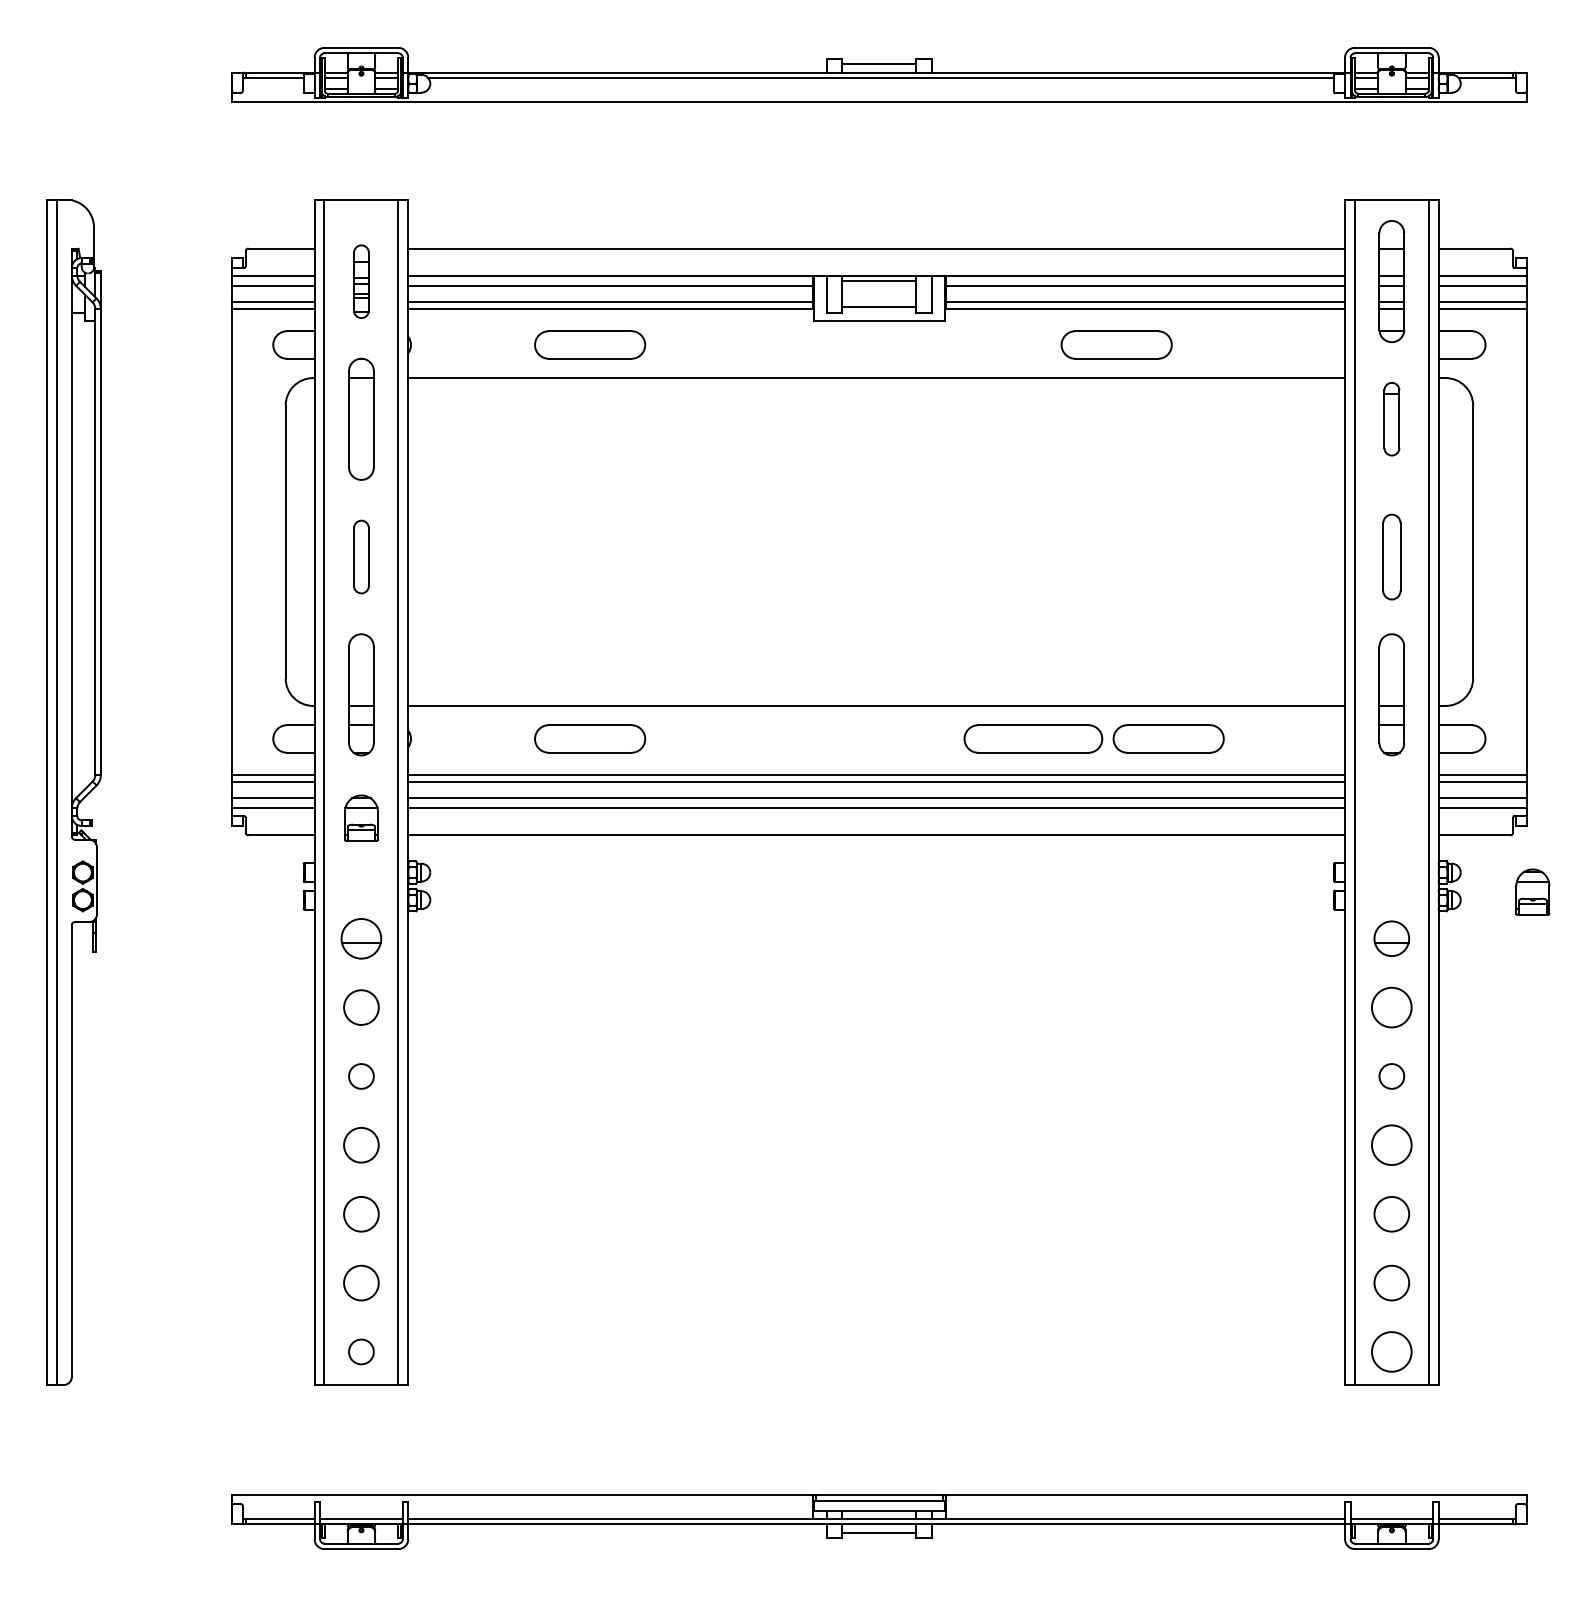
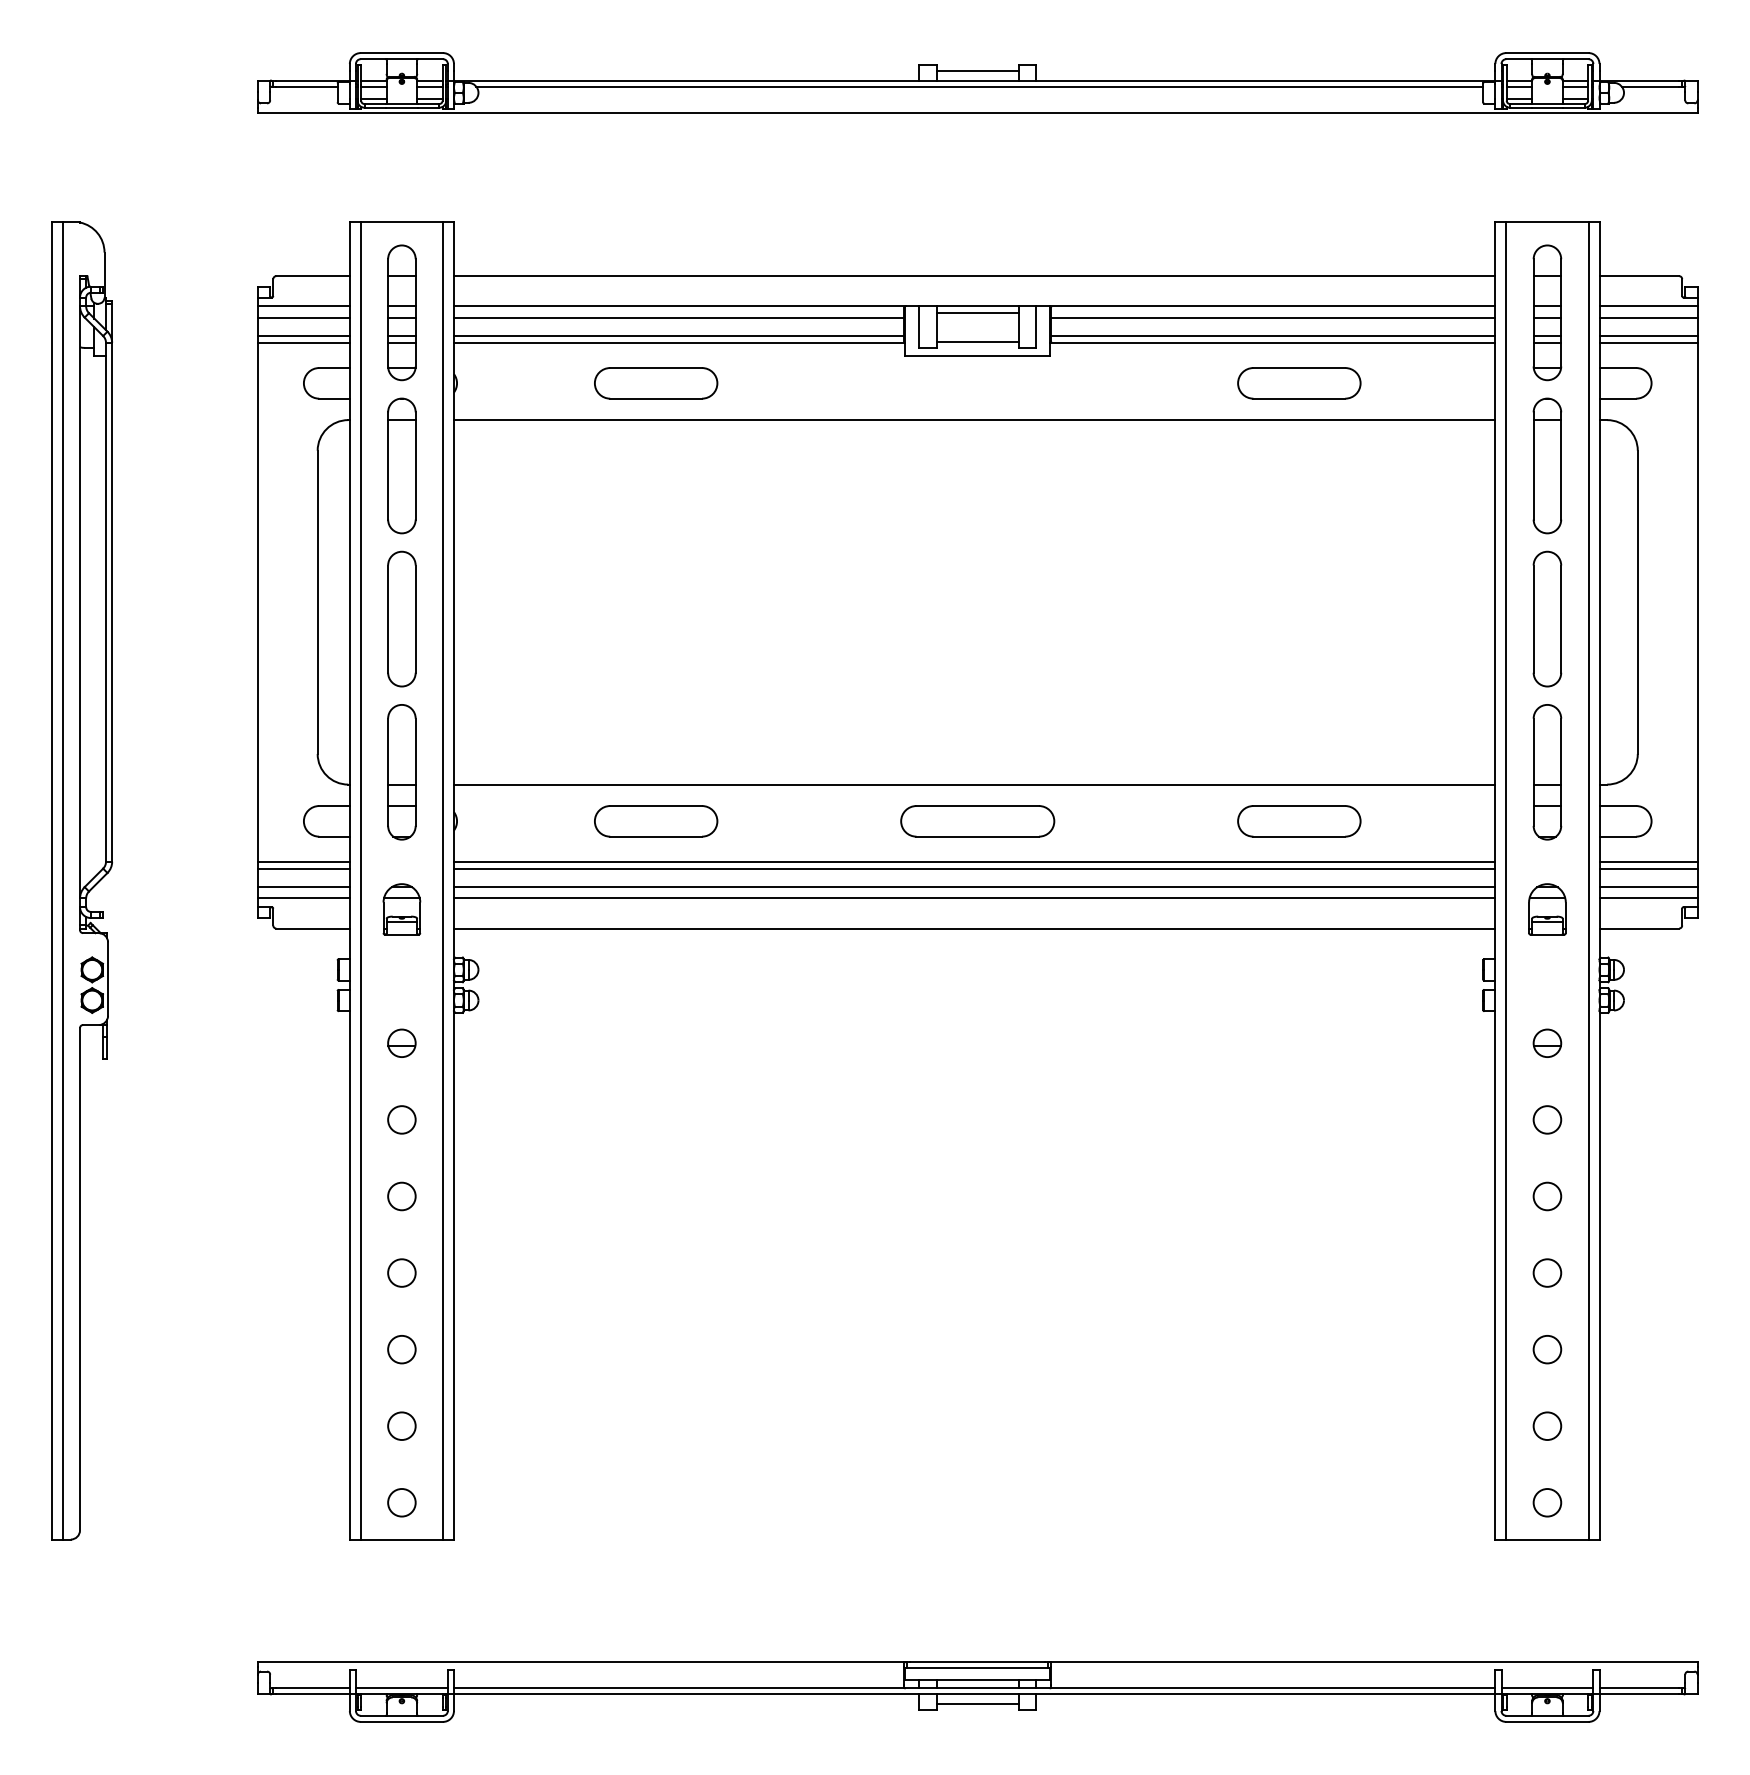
part: (361, 281) -> (401, 312), size x1.67
part: (1116, 344) -> (1299, 382), moved
part: (1391, 418) -> (1547, 465), size x1.67
part: (361, 556) -> (401, 618), size x1.67
part: (1391, 556) -> (1547, 618), size x1.43
part: (1033, 738) -> (977, 820), moved
part: (1532, 891) -> (1547, 908), moved
part: (361, 938) -> (401, 1043), size x0.62
part: (1391, 938) -> (1547, 1043), size x0.71
circle: (361, 1007) -> (401, 1119), size x0.71
circle: (1391, 1007) -> (1547, 1119), size x0.62
circle: (361, 1145) -> (401, 1273), size x0.71
circle: (1391, 1145) -> (1547, 1273), size x0.62
circle: (361, 1213) -> (401, 1348), size x0.71
circle: (1391, 1213) -> (1547, 1348), size x0.71
circle: (361, 1282) -> (401, 1425), size x0.71
circle: (1391, 1282) -> (1547, 1425), size x0.71
circle: (1391, 1351) -> (1547, 1502), size x0.62

